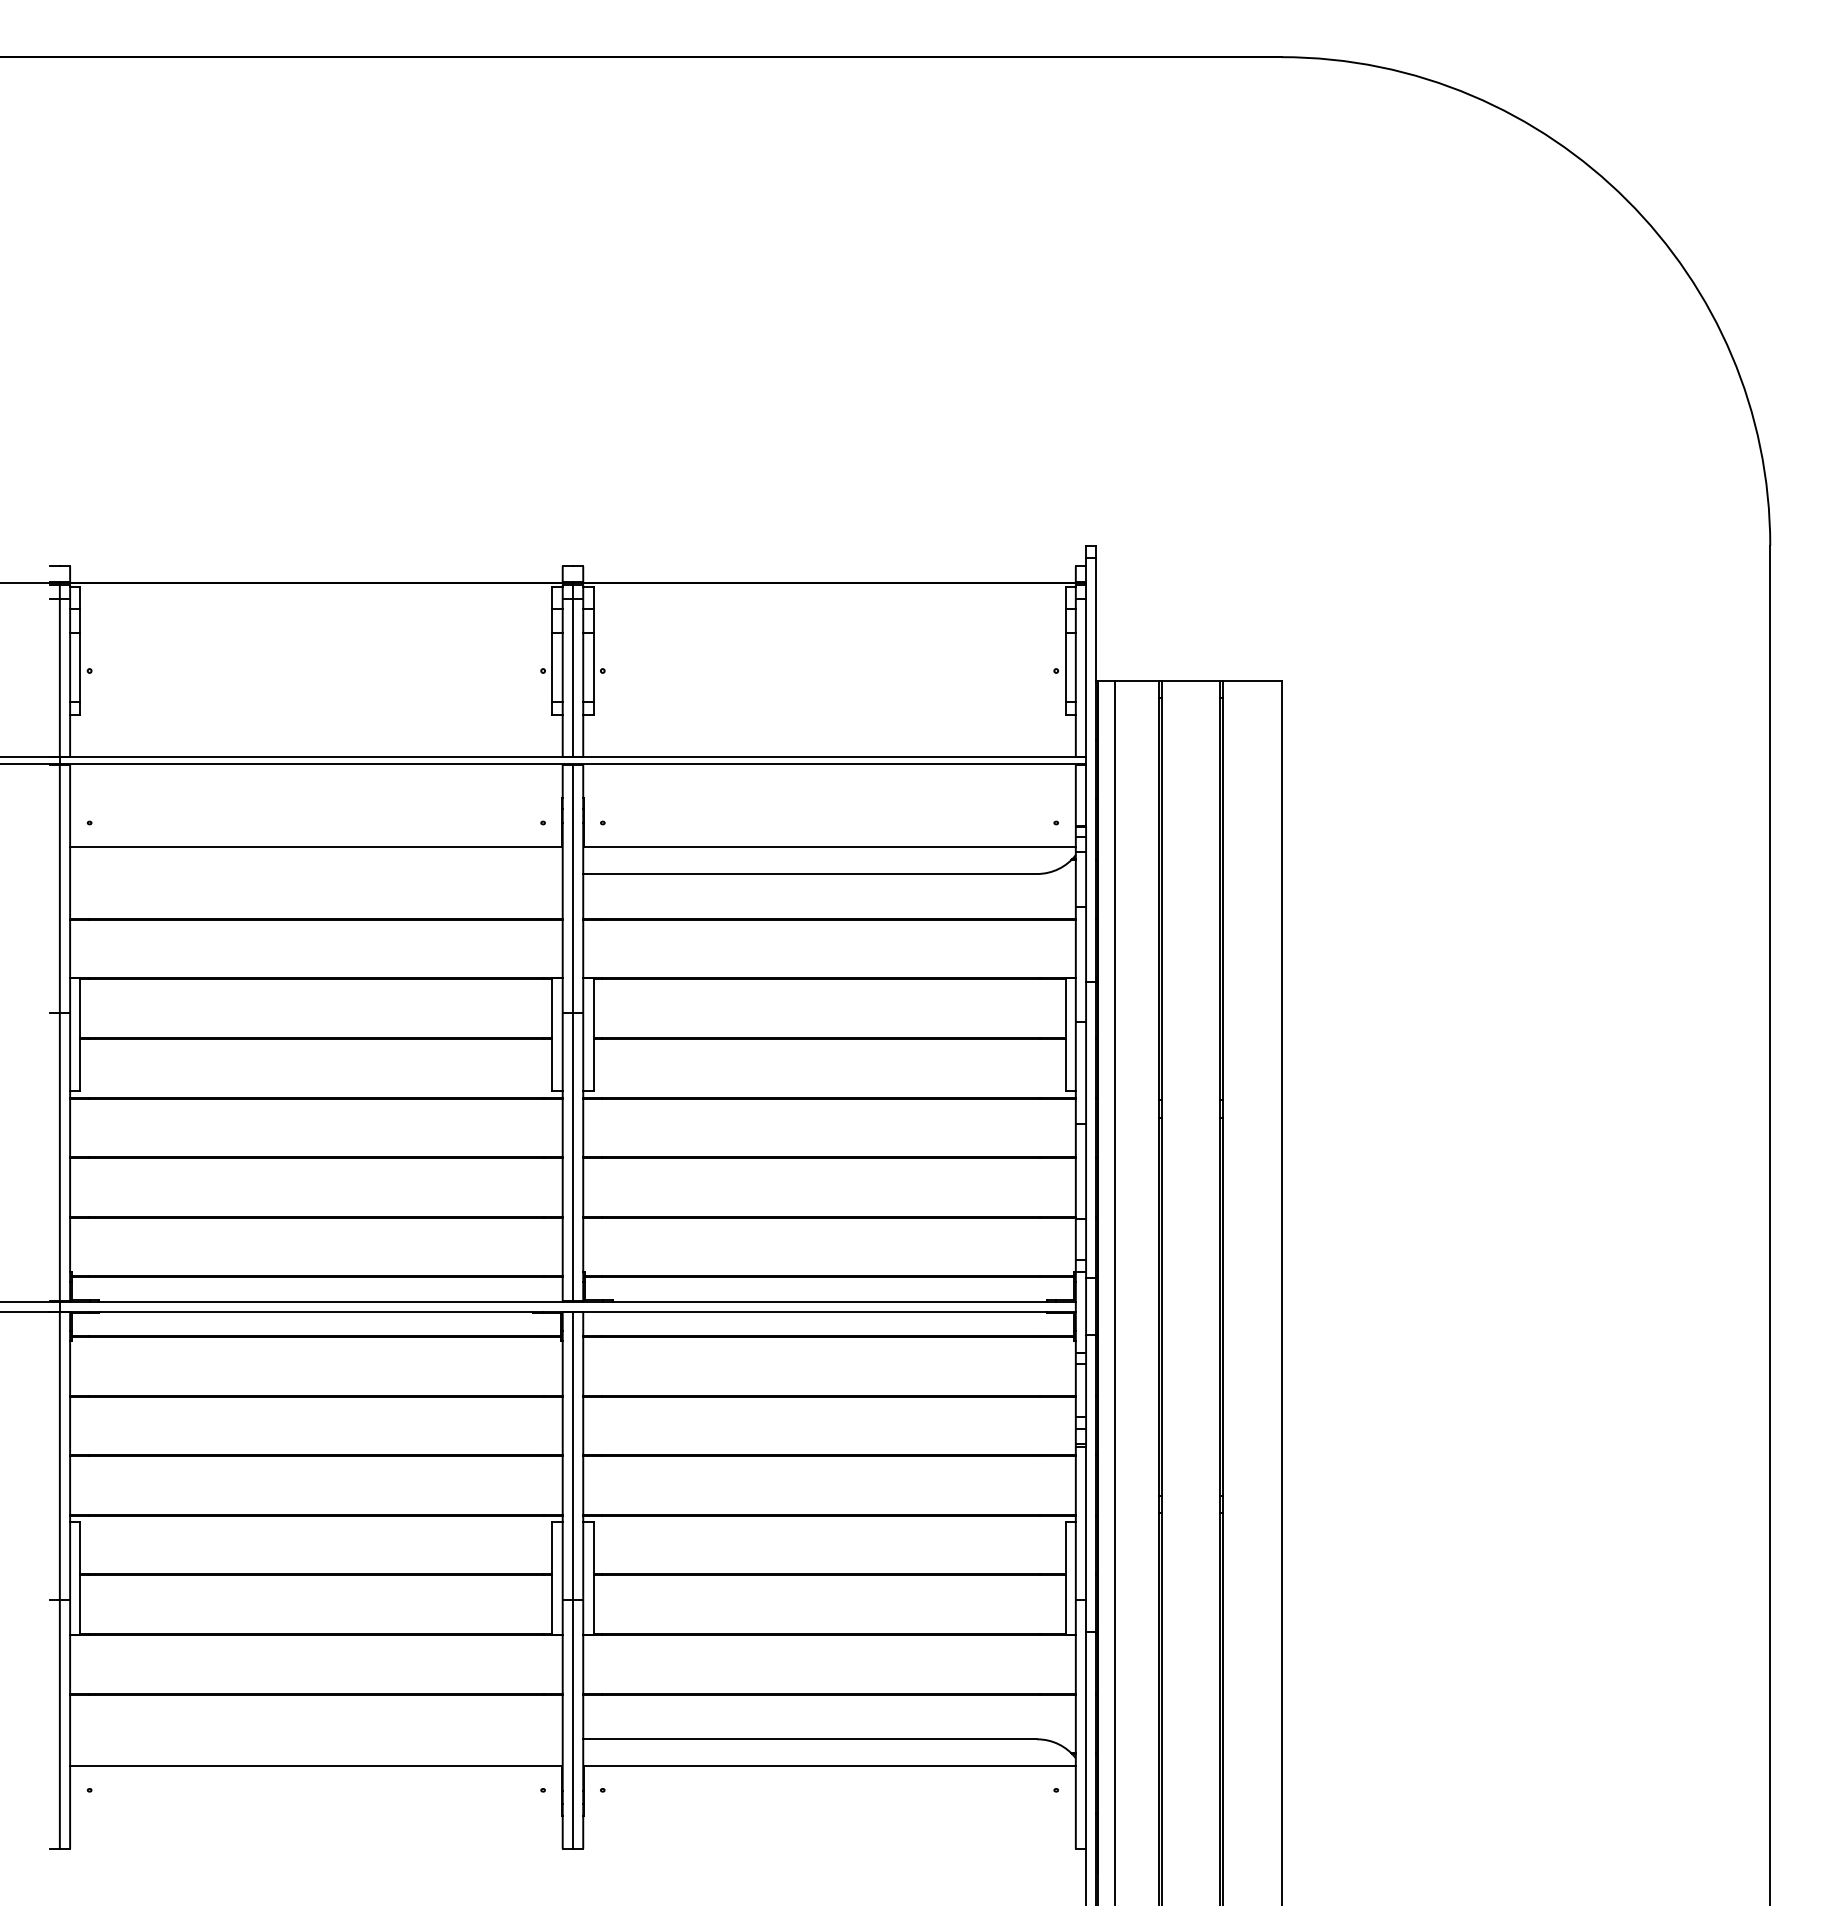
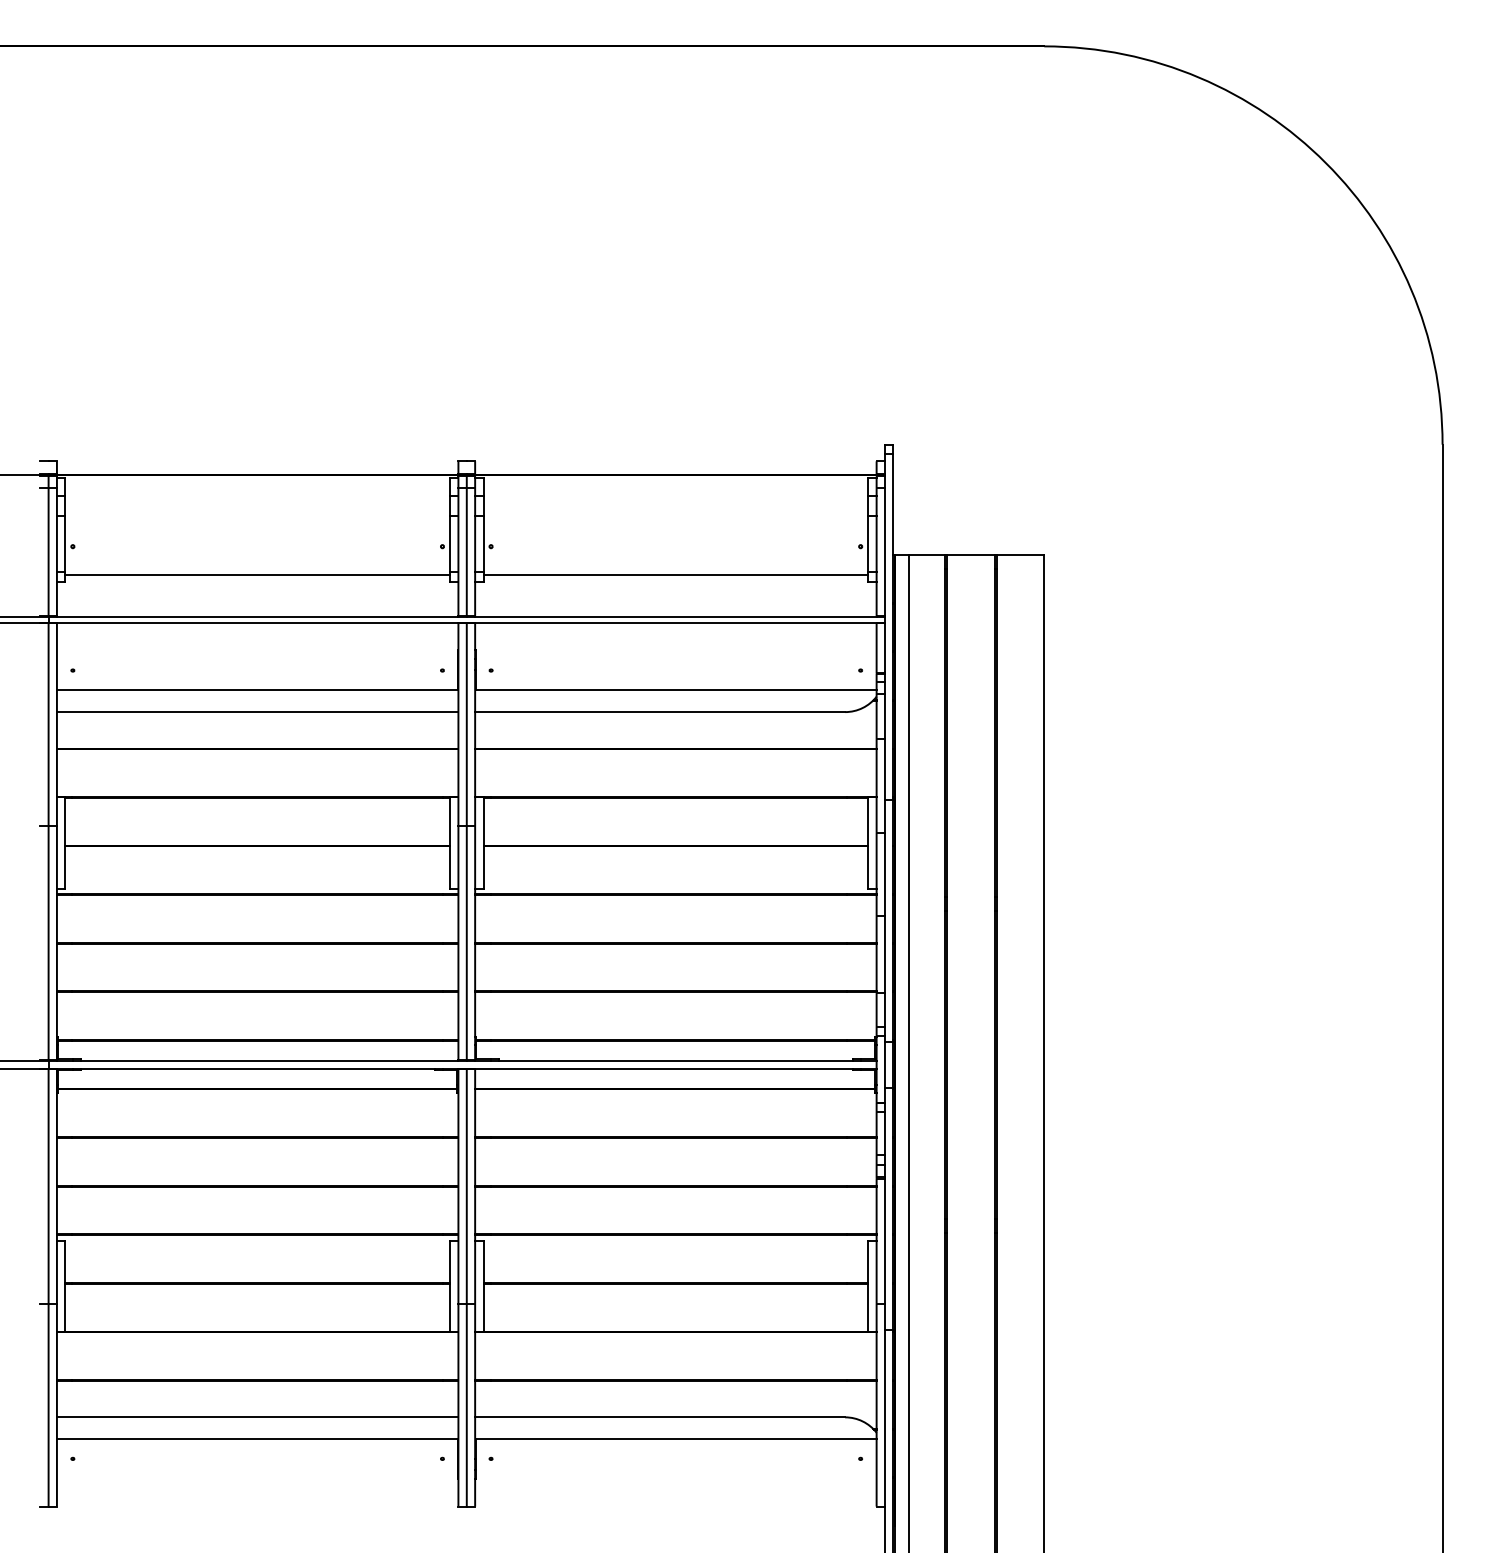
line: (316, 705) -> (257, 574), added
line: (829, 705) -> (675, 574), added
line: (316, 874) -> (257, 712), added
line: (316, 1739) -> (257, 1417), added

